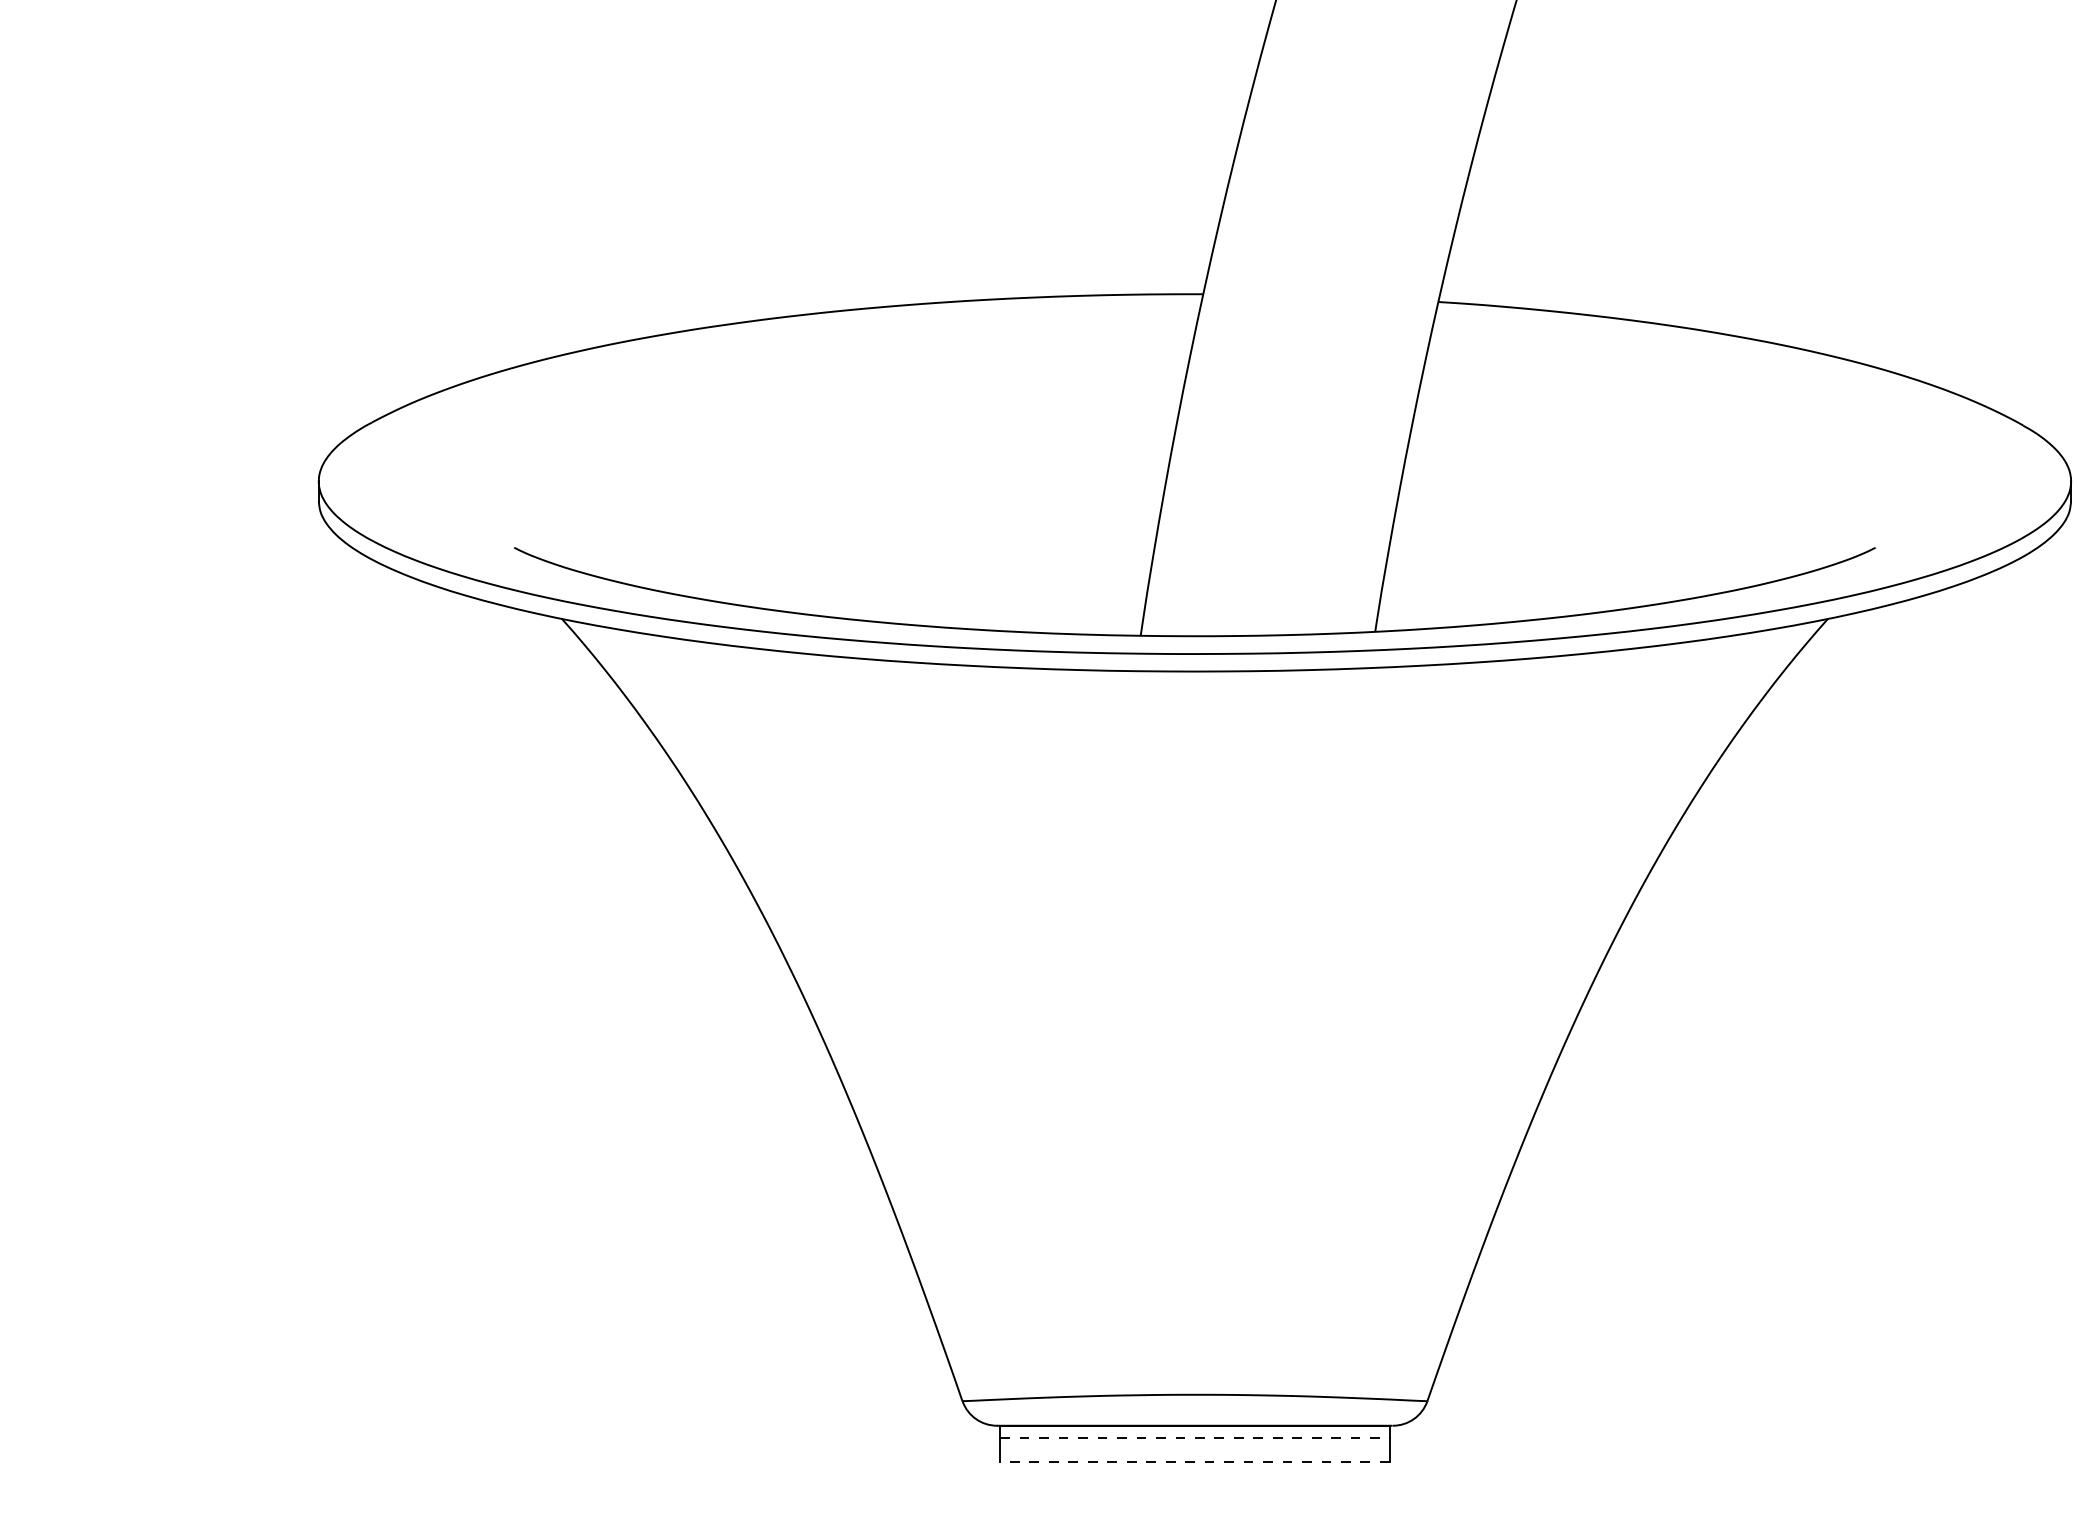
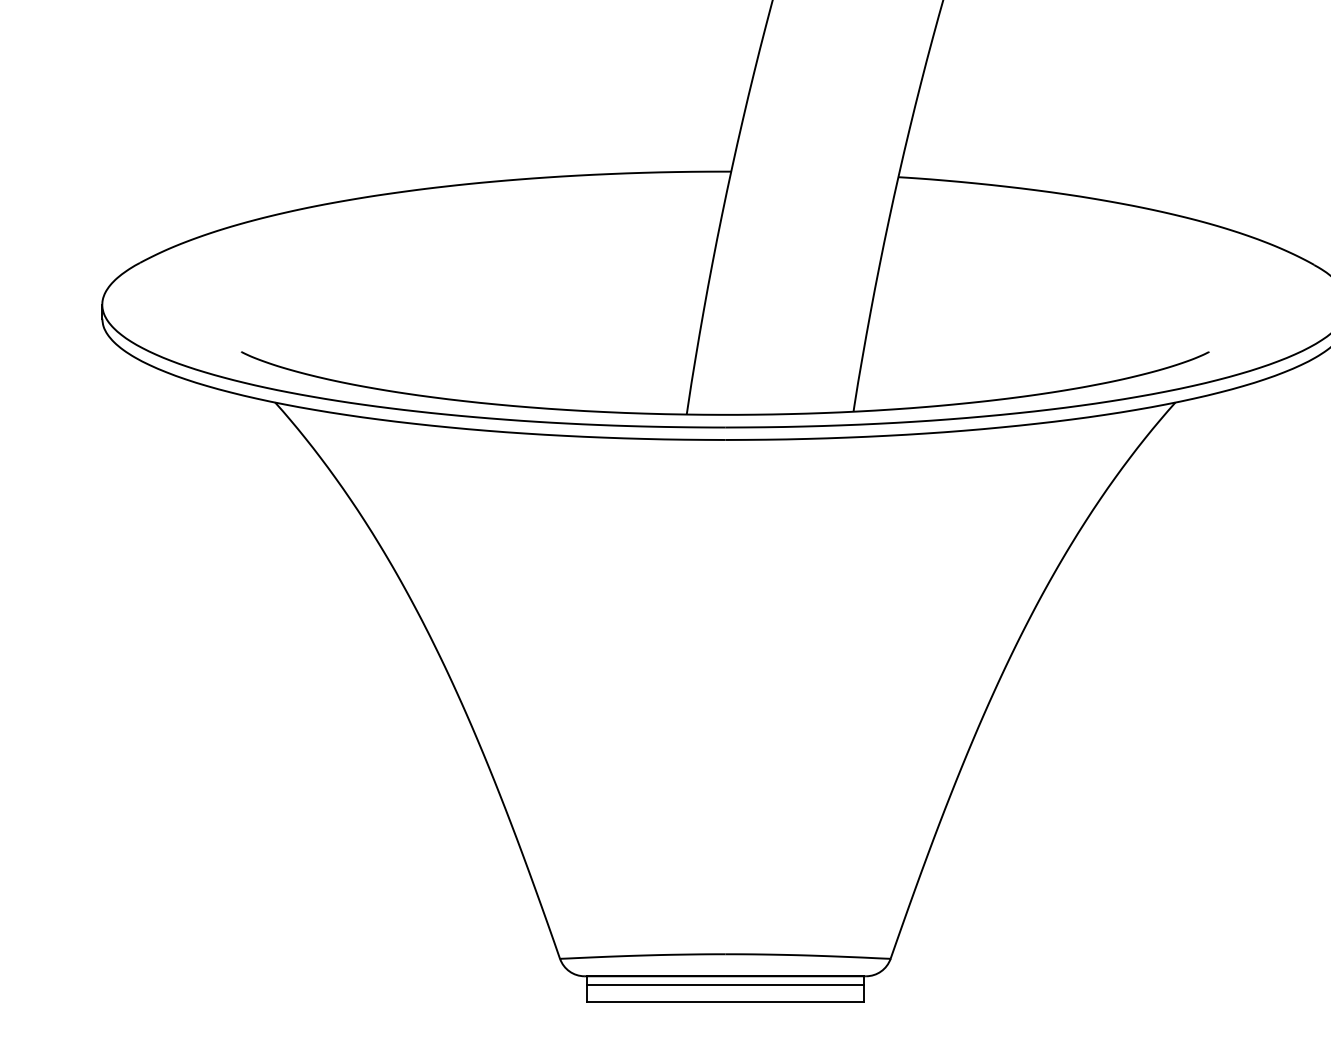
line: (1194, 1437) -> (725, 984), dashed -> solid
line: (1194, 1462) -> (725, 1002), dashed -> solid

